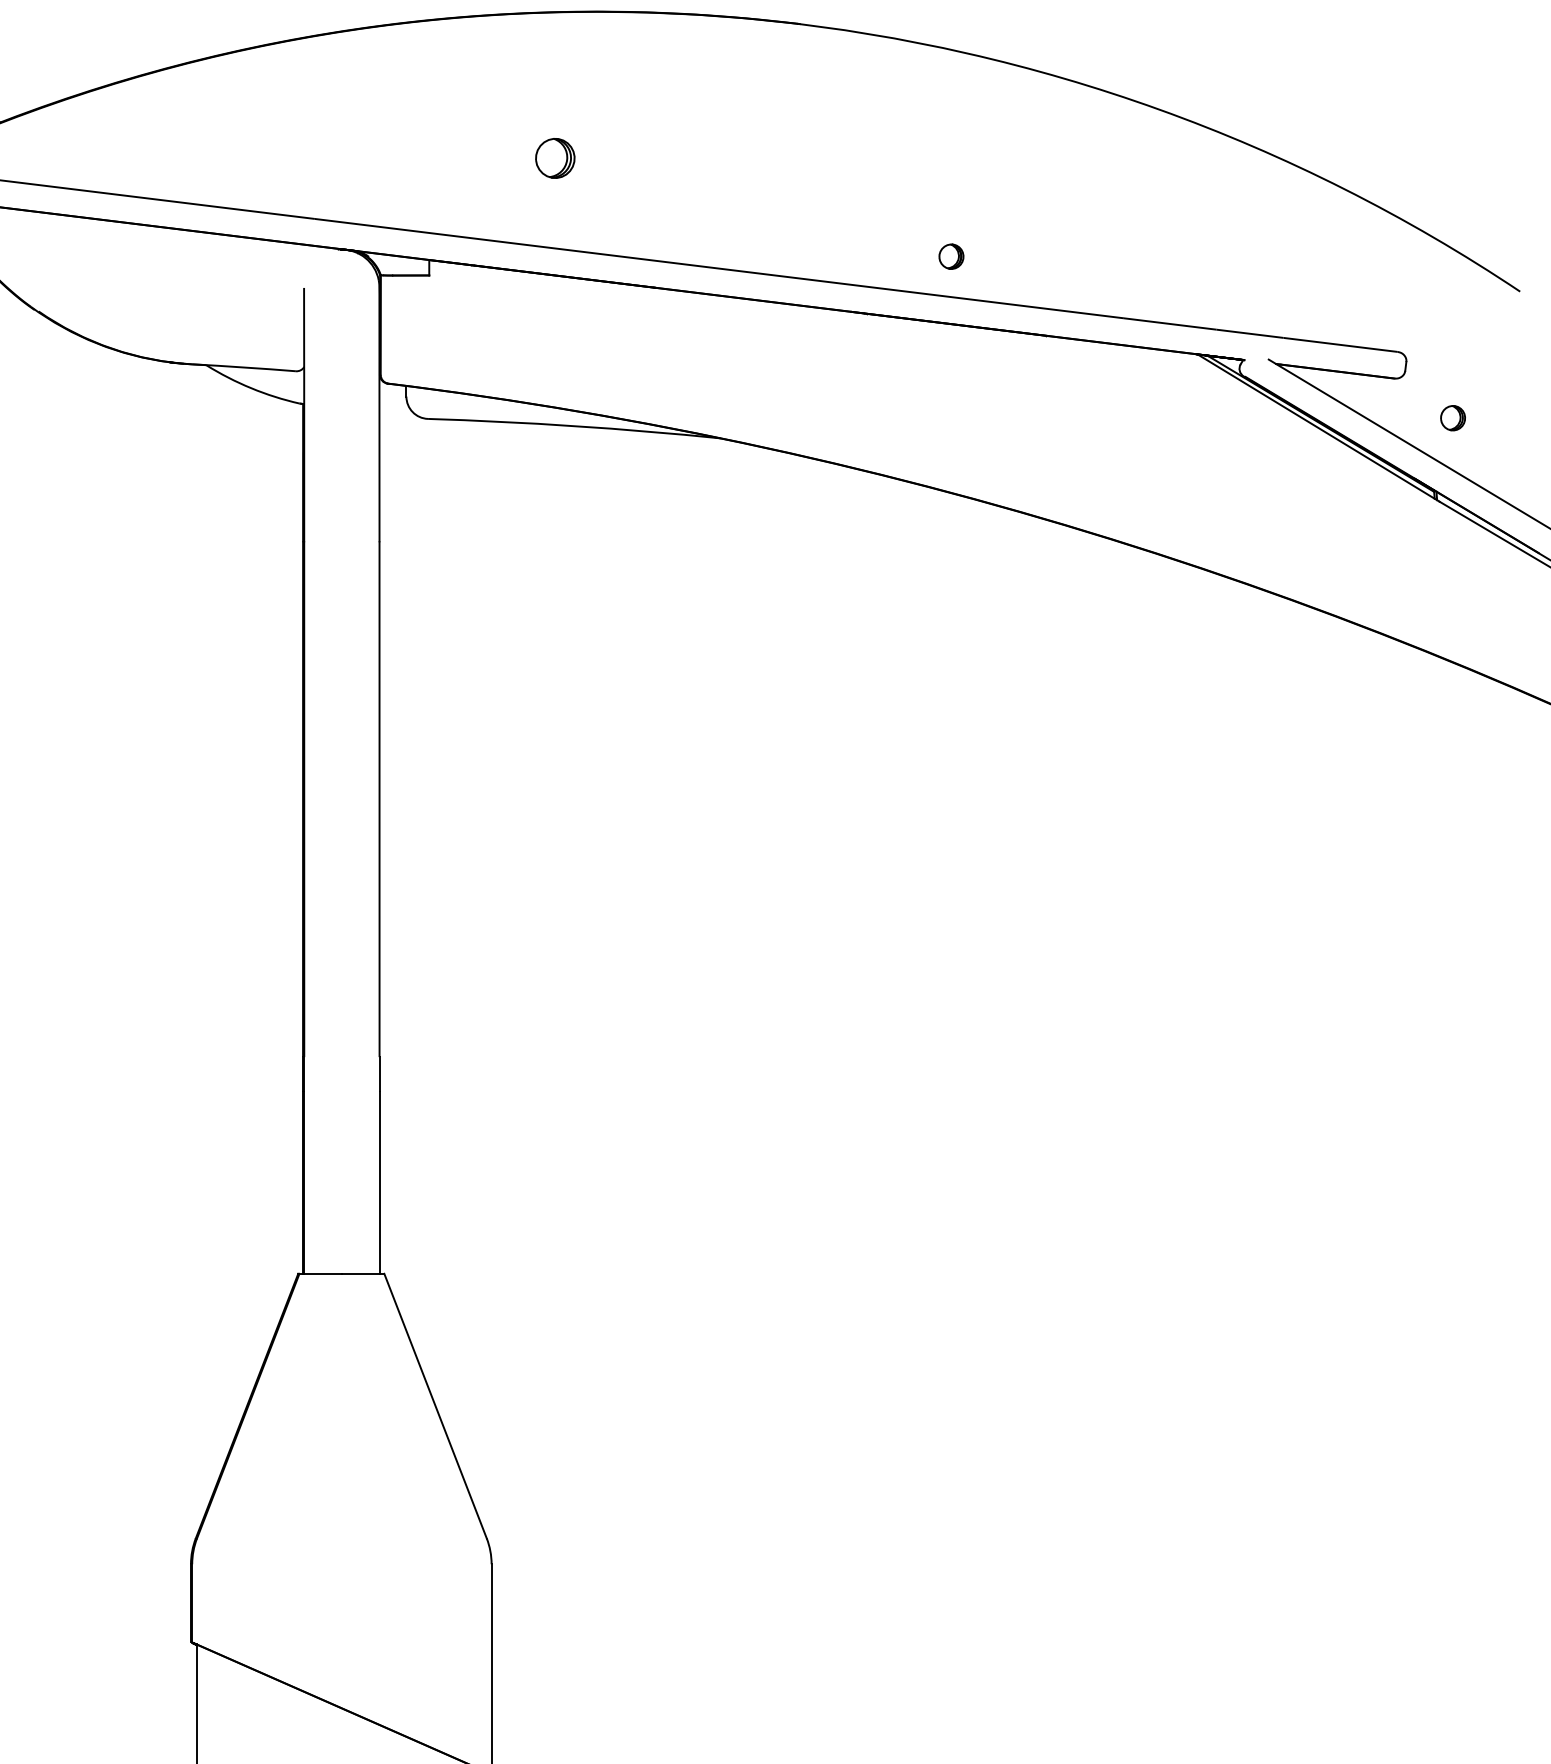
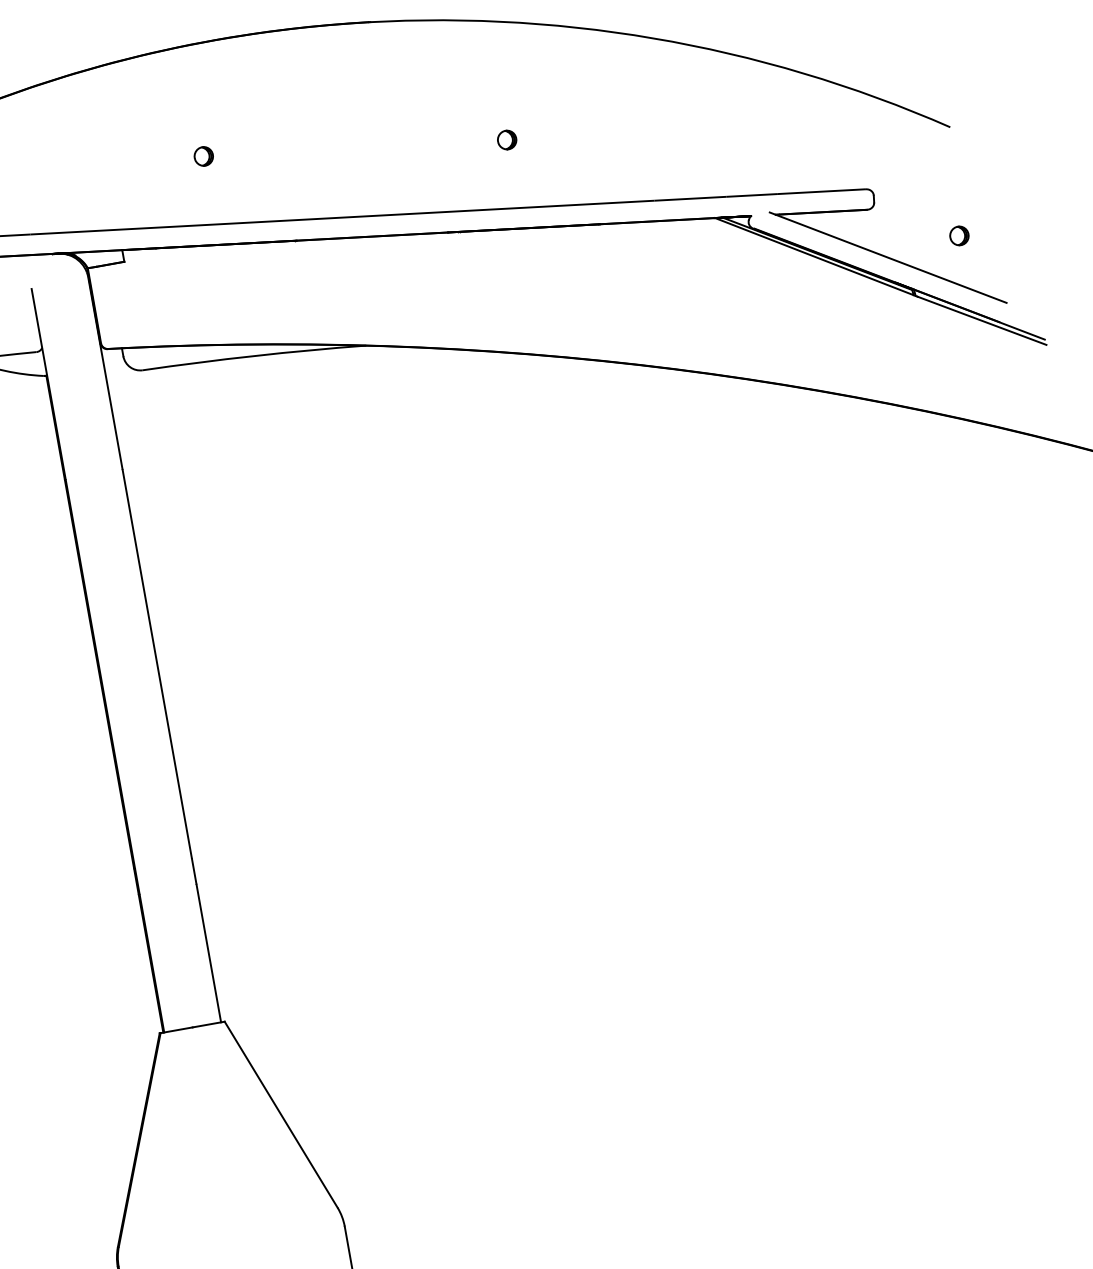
part: (555, 158) -> (203, 156), size x0.62
part: (951, 256) -> (507, 139), moved
part: (1452, 418) -> (959, 236), moved

